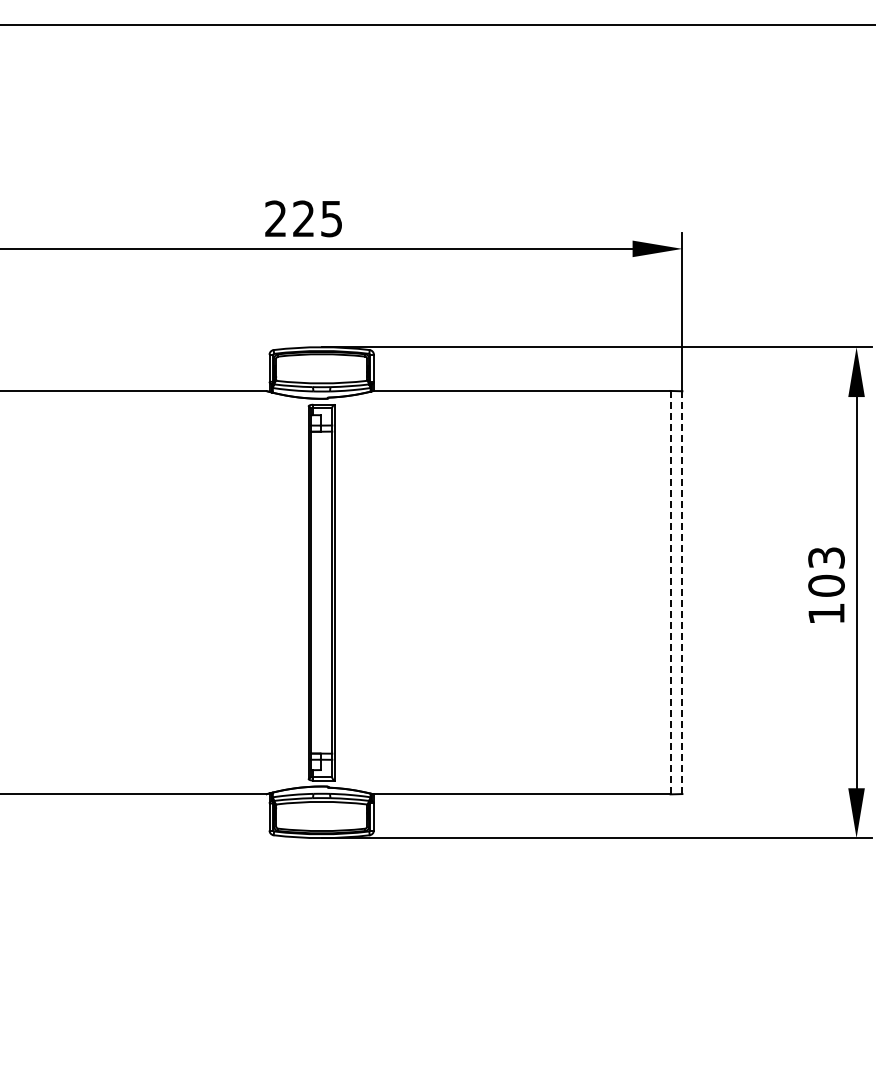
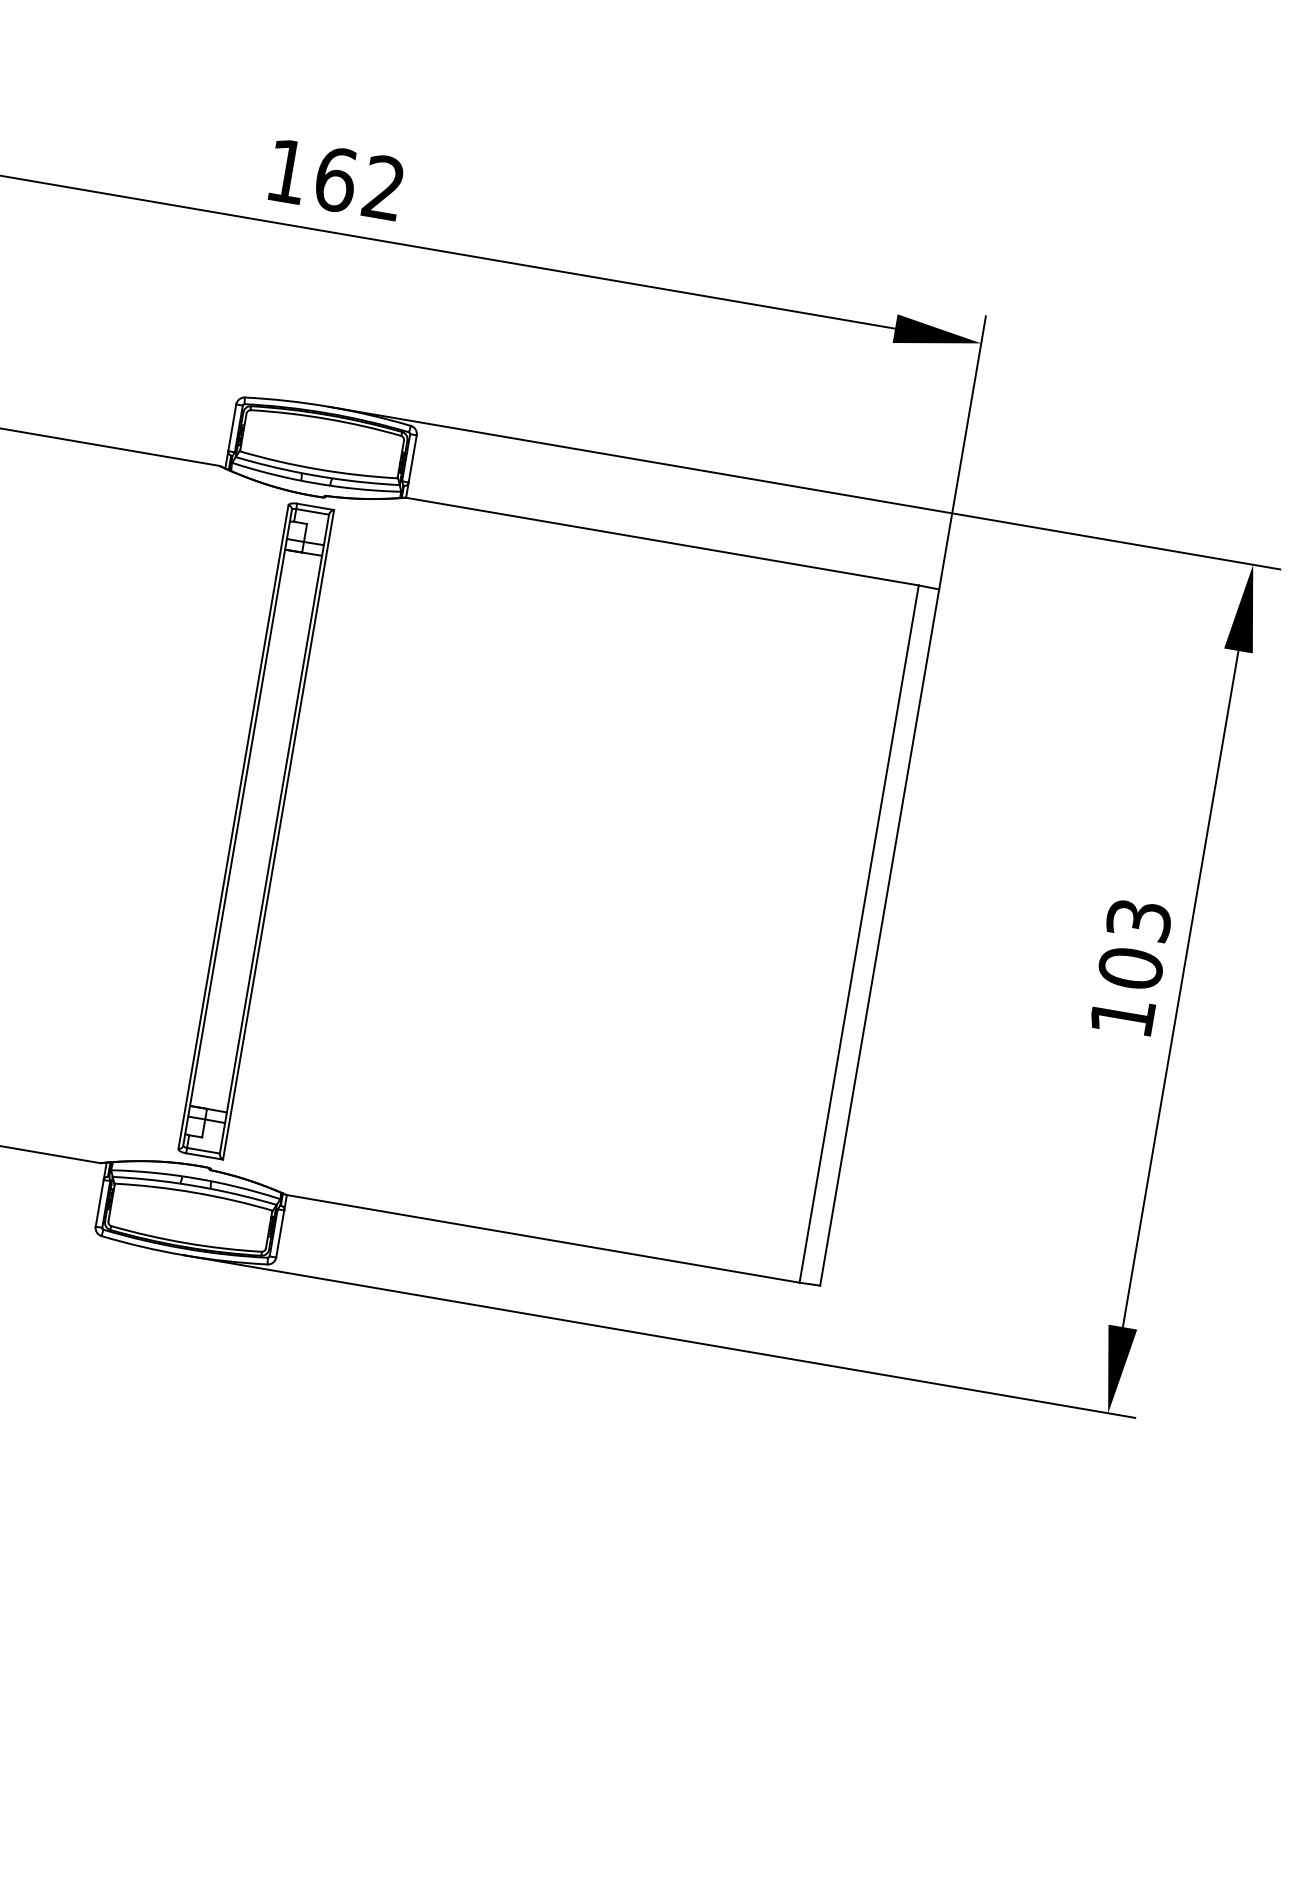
text: (303, 218) -> (335, 178), 225 -> 162
line: (670, 592) -> (859, 933), dashed -> solid
line: (682, 593) -> (879, 939), dashed -> solid

